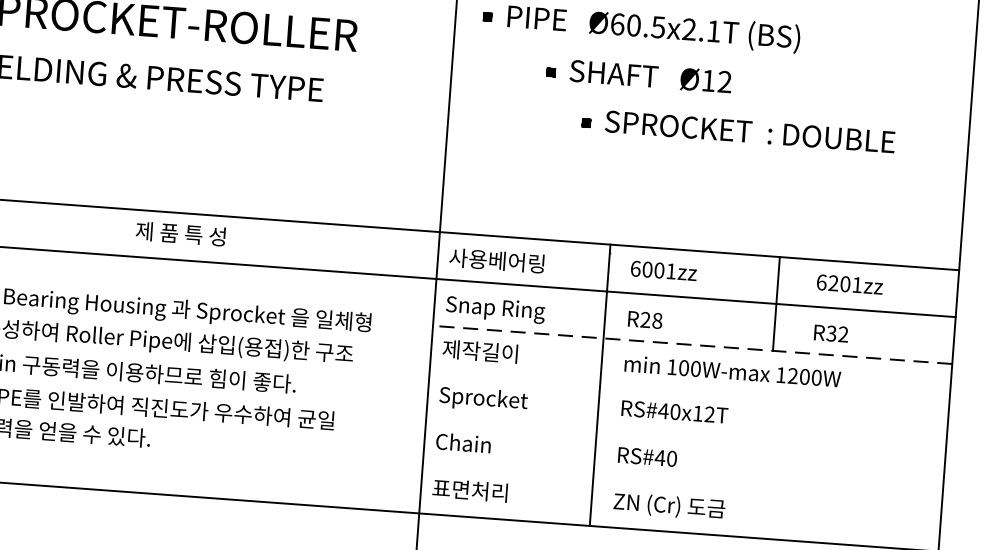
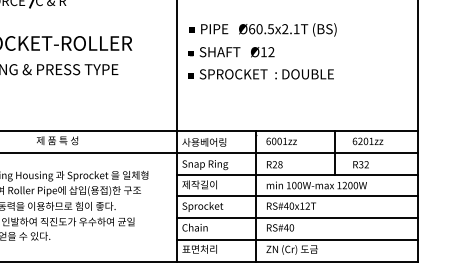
part: (638, 76) -> (231, 52), moved
part: (736, 131) -> (260, 74), moved
line: (690, 344) -> (296, 174), dashed -> solid
line: (687, 391) -> (296, 196), added
line: (683, 439) -> (296, 218), added
line: (680, 484) -> (296, 239), added

